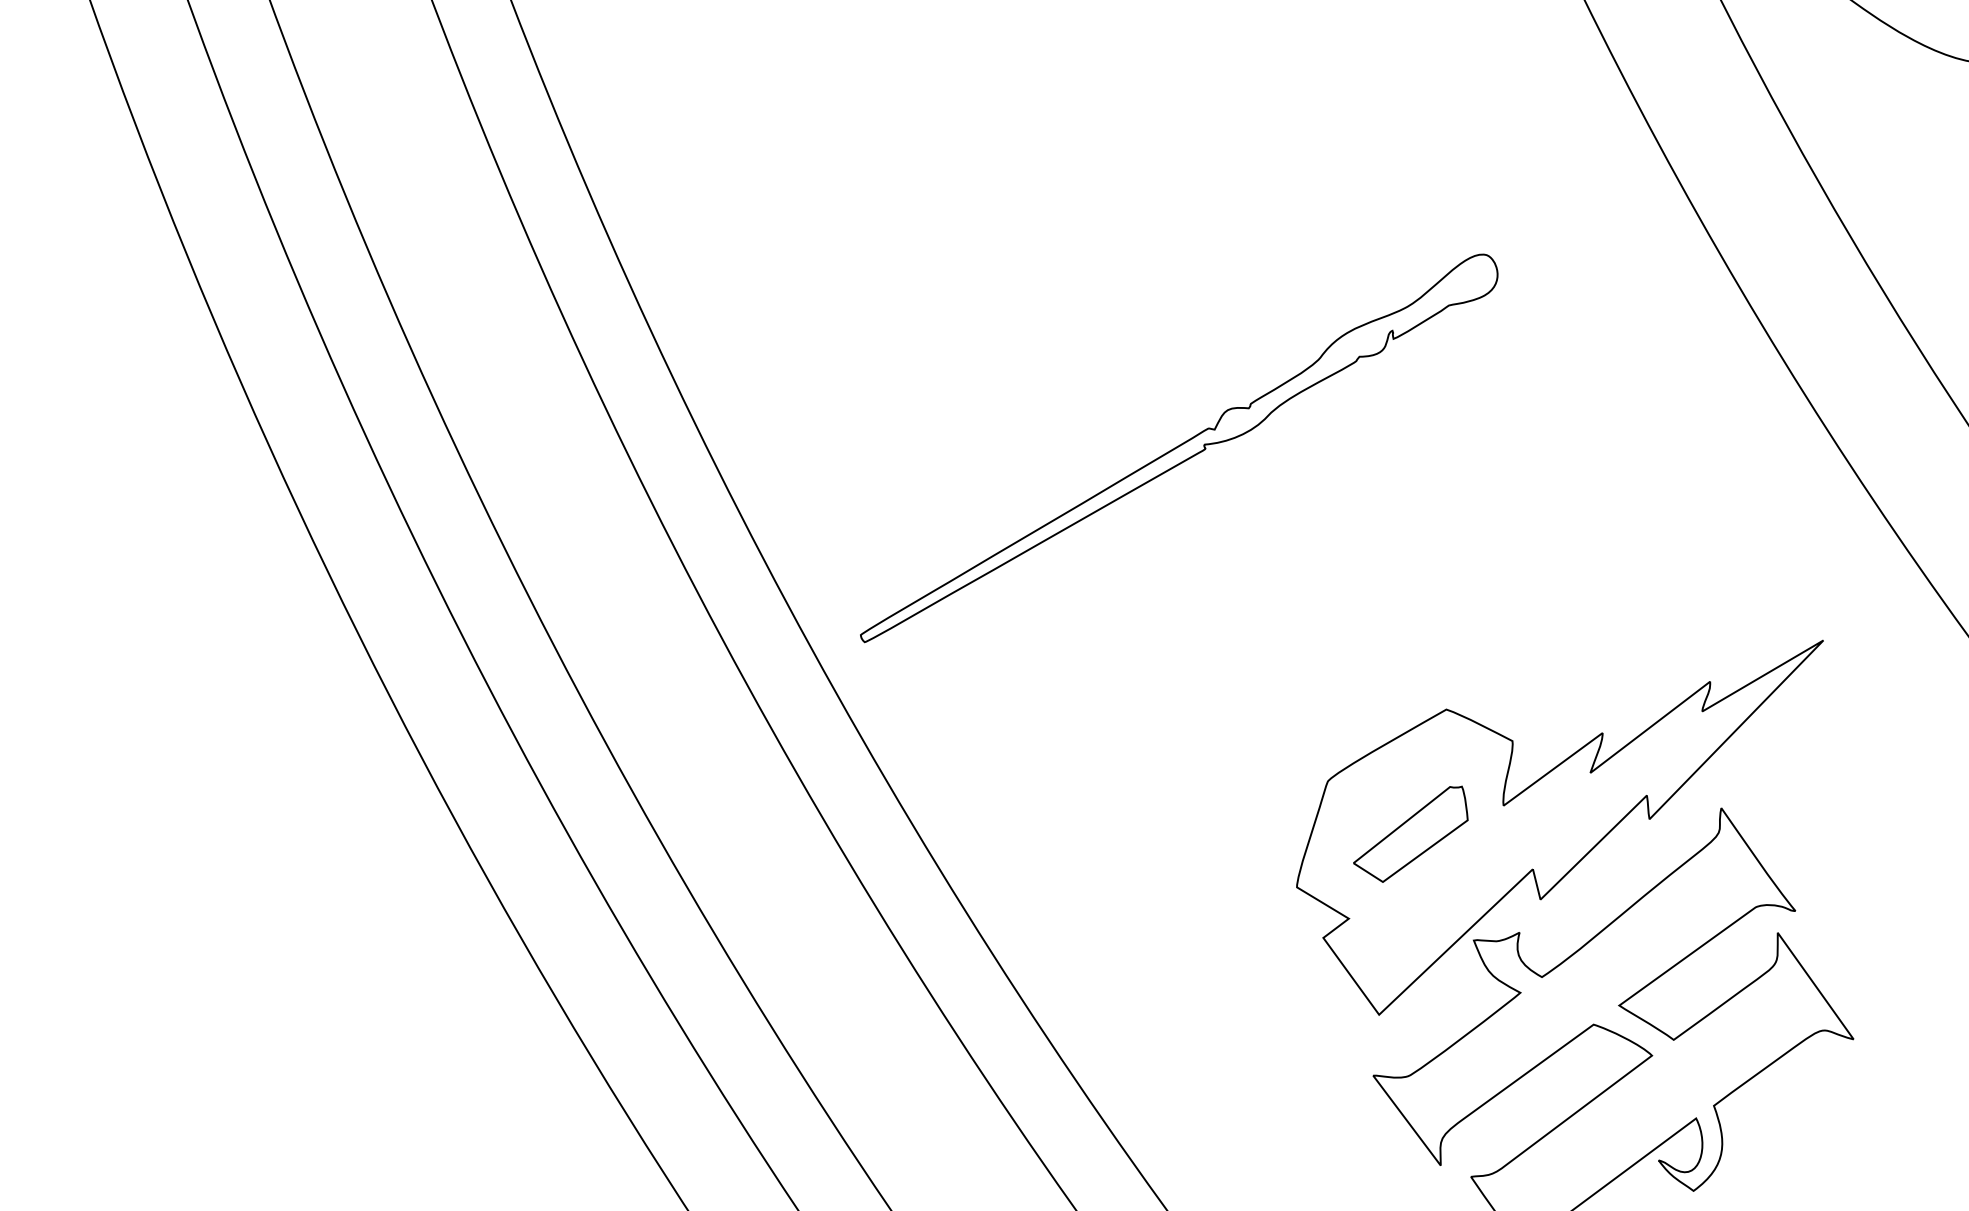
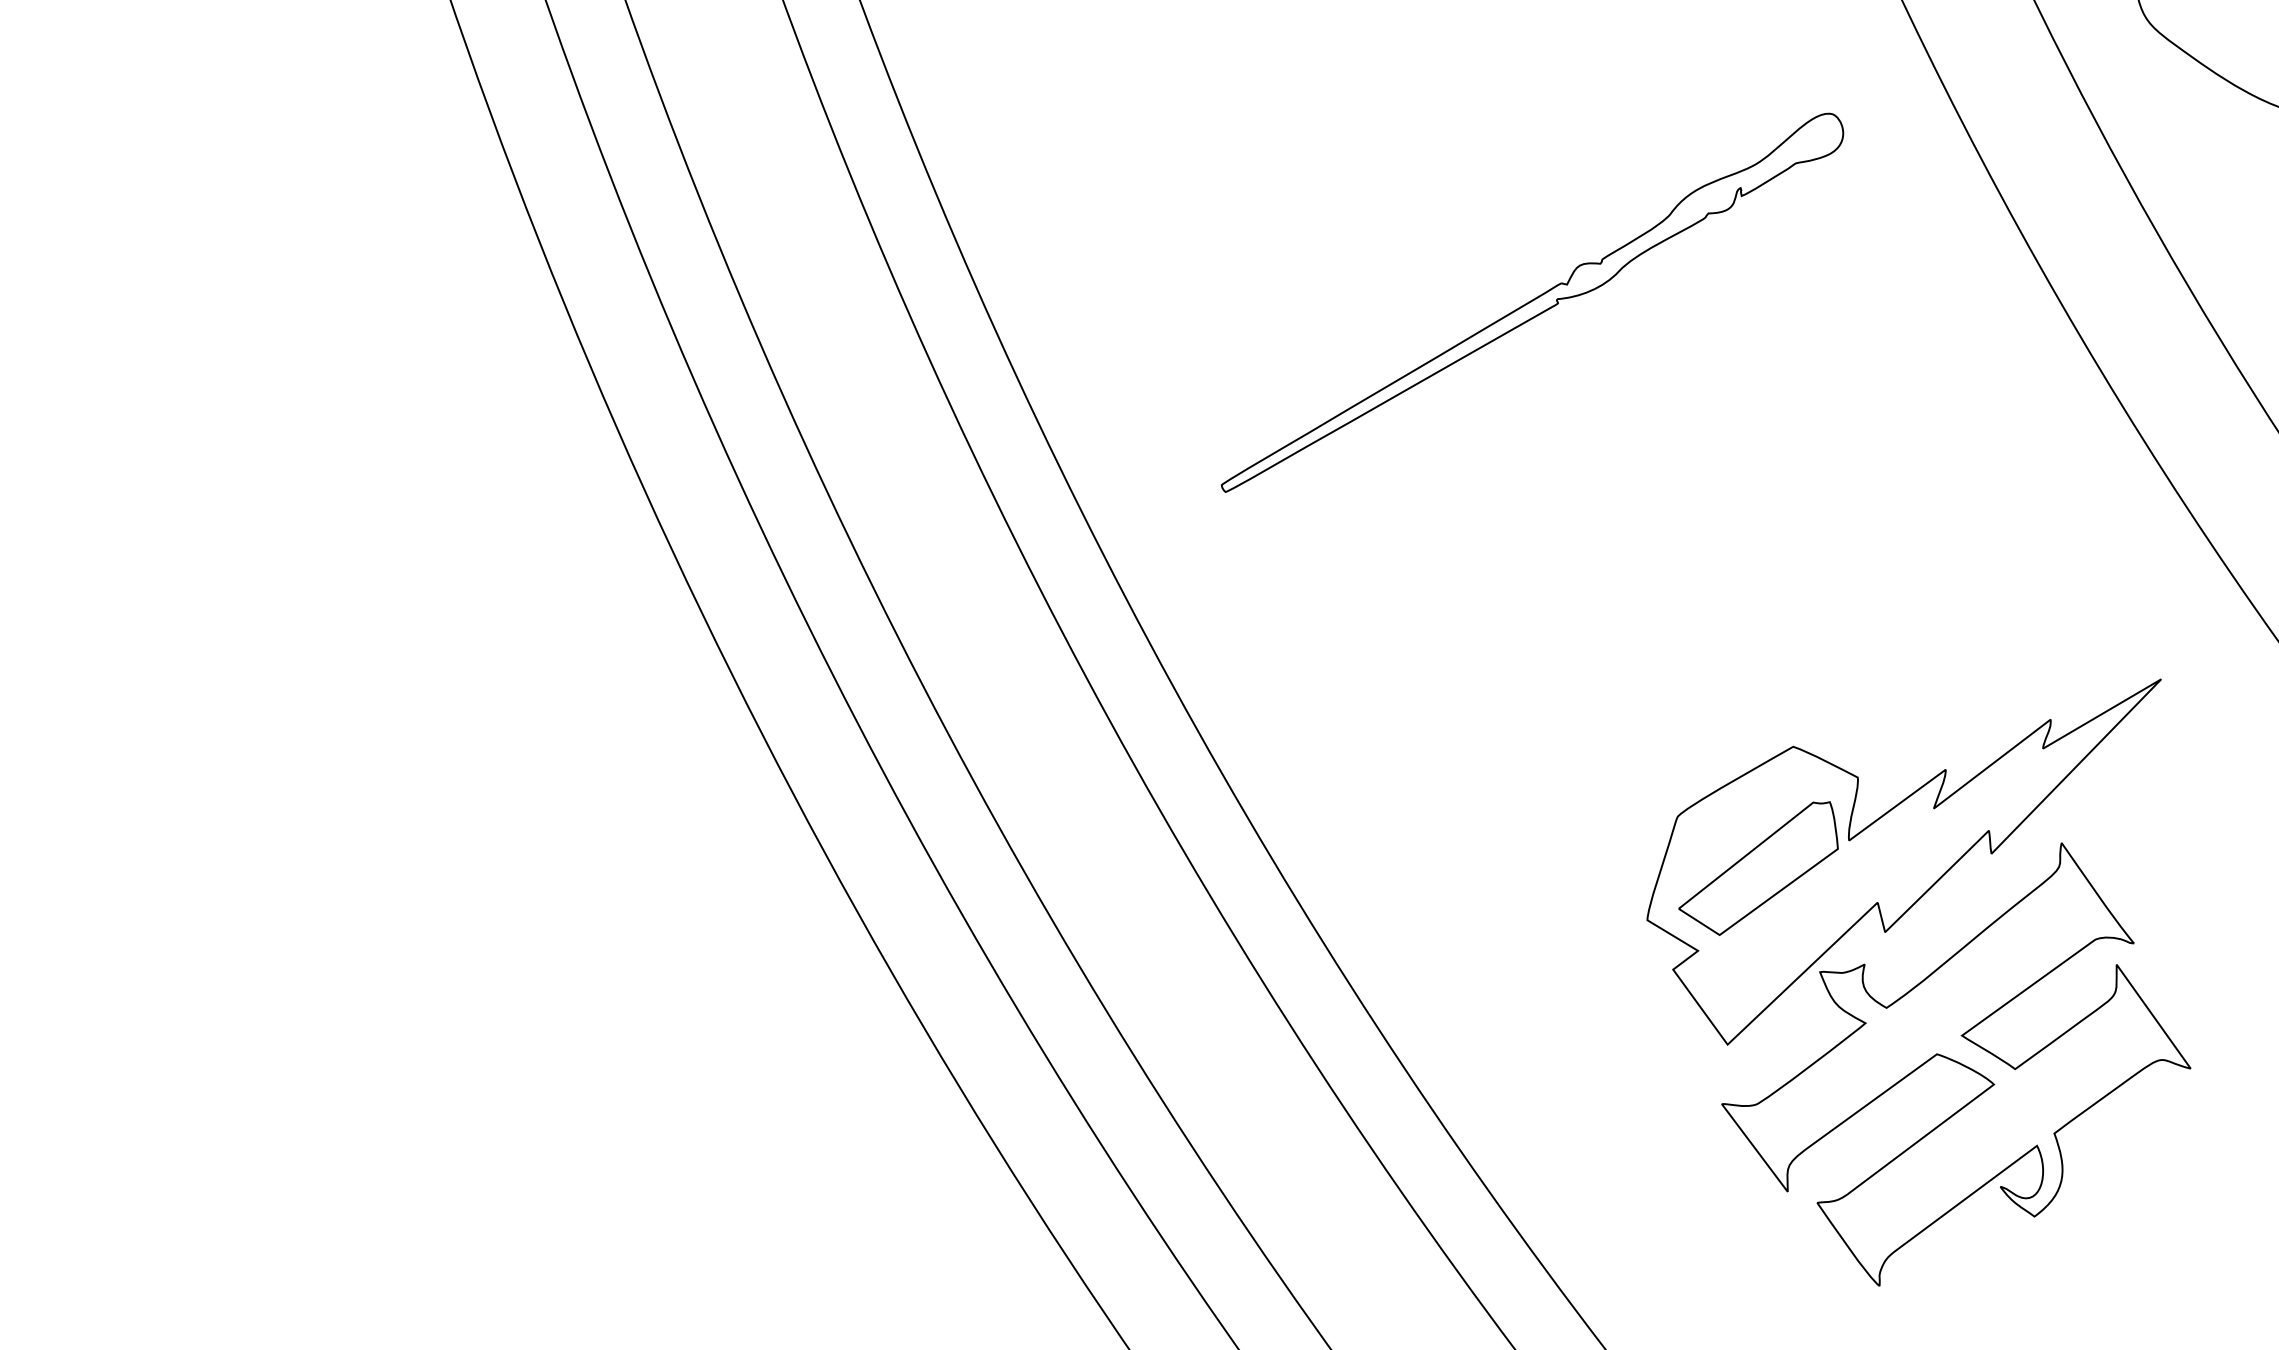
part: (1179, 448) -> (1532, 302), moved
part: (1410, 834) -> (1758, 868), size x1.43

